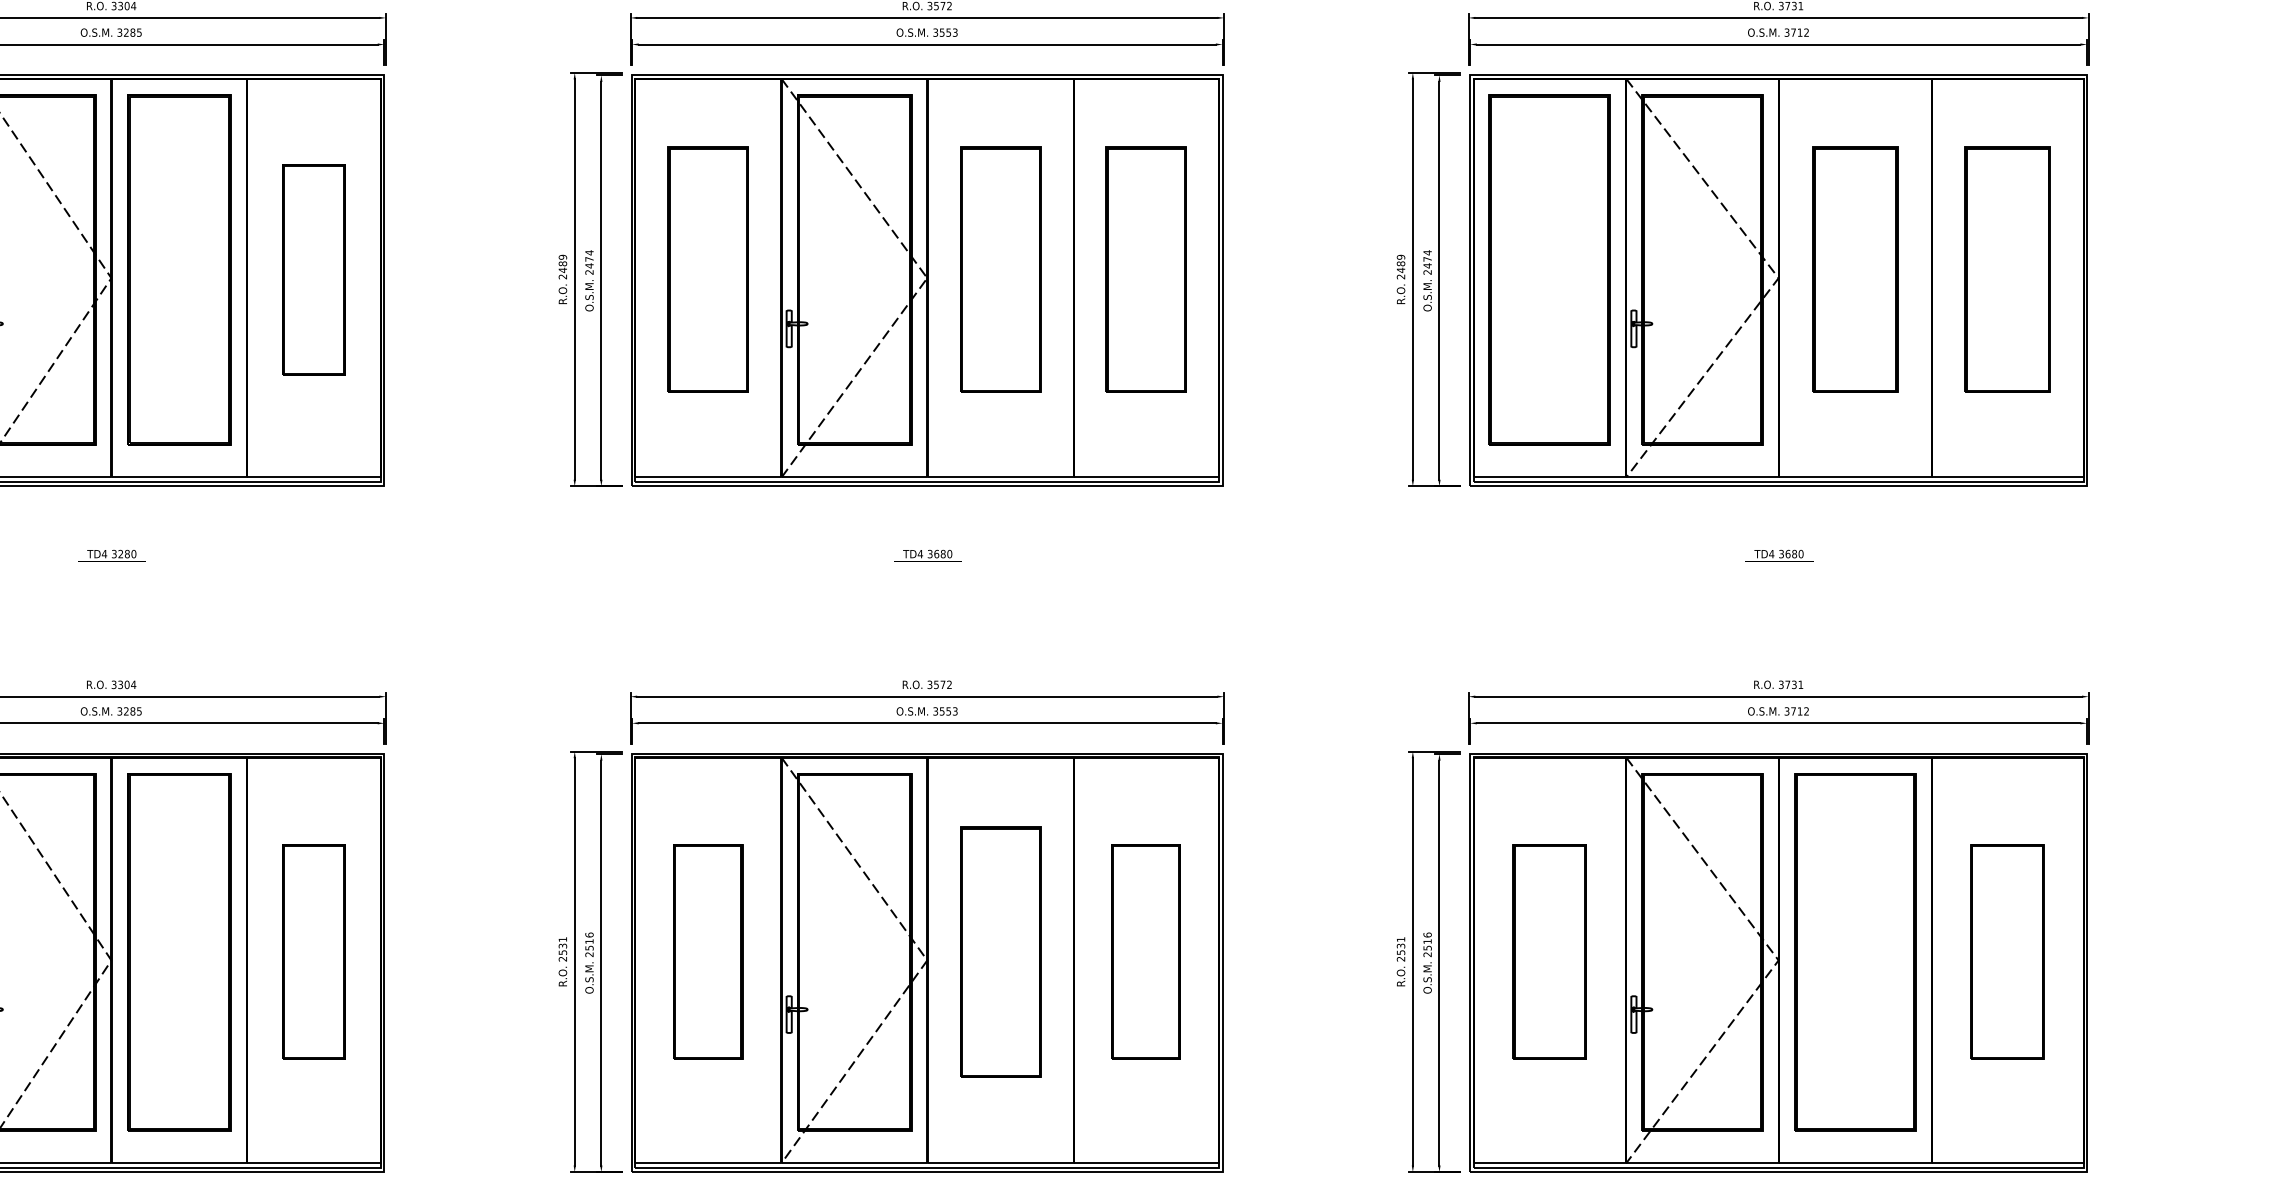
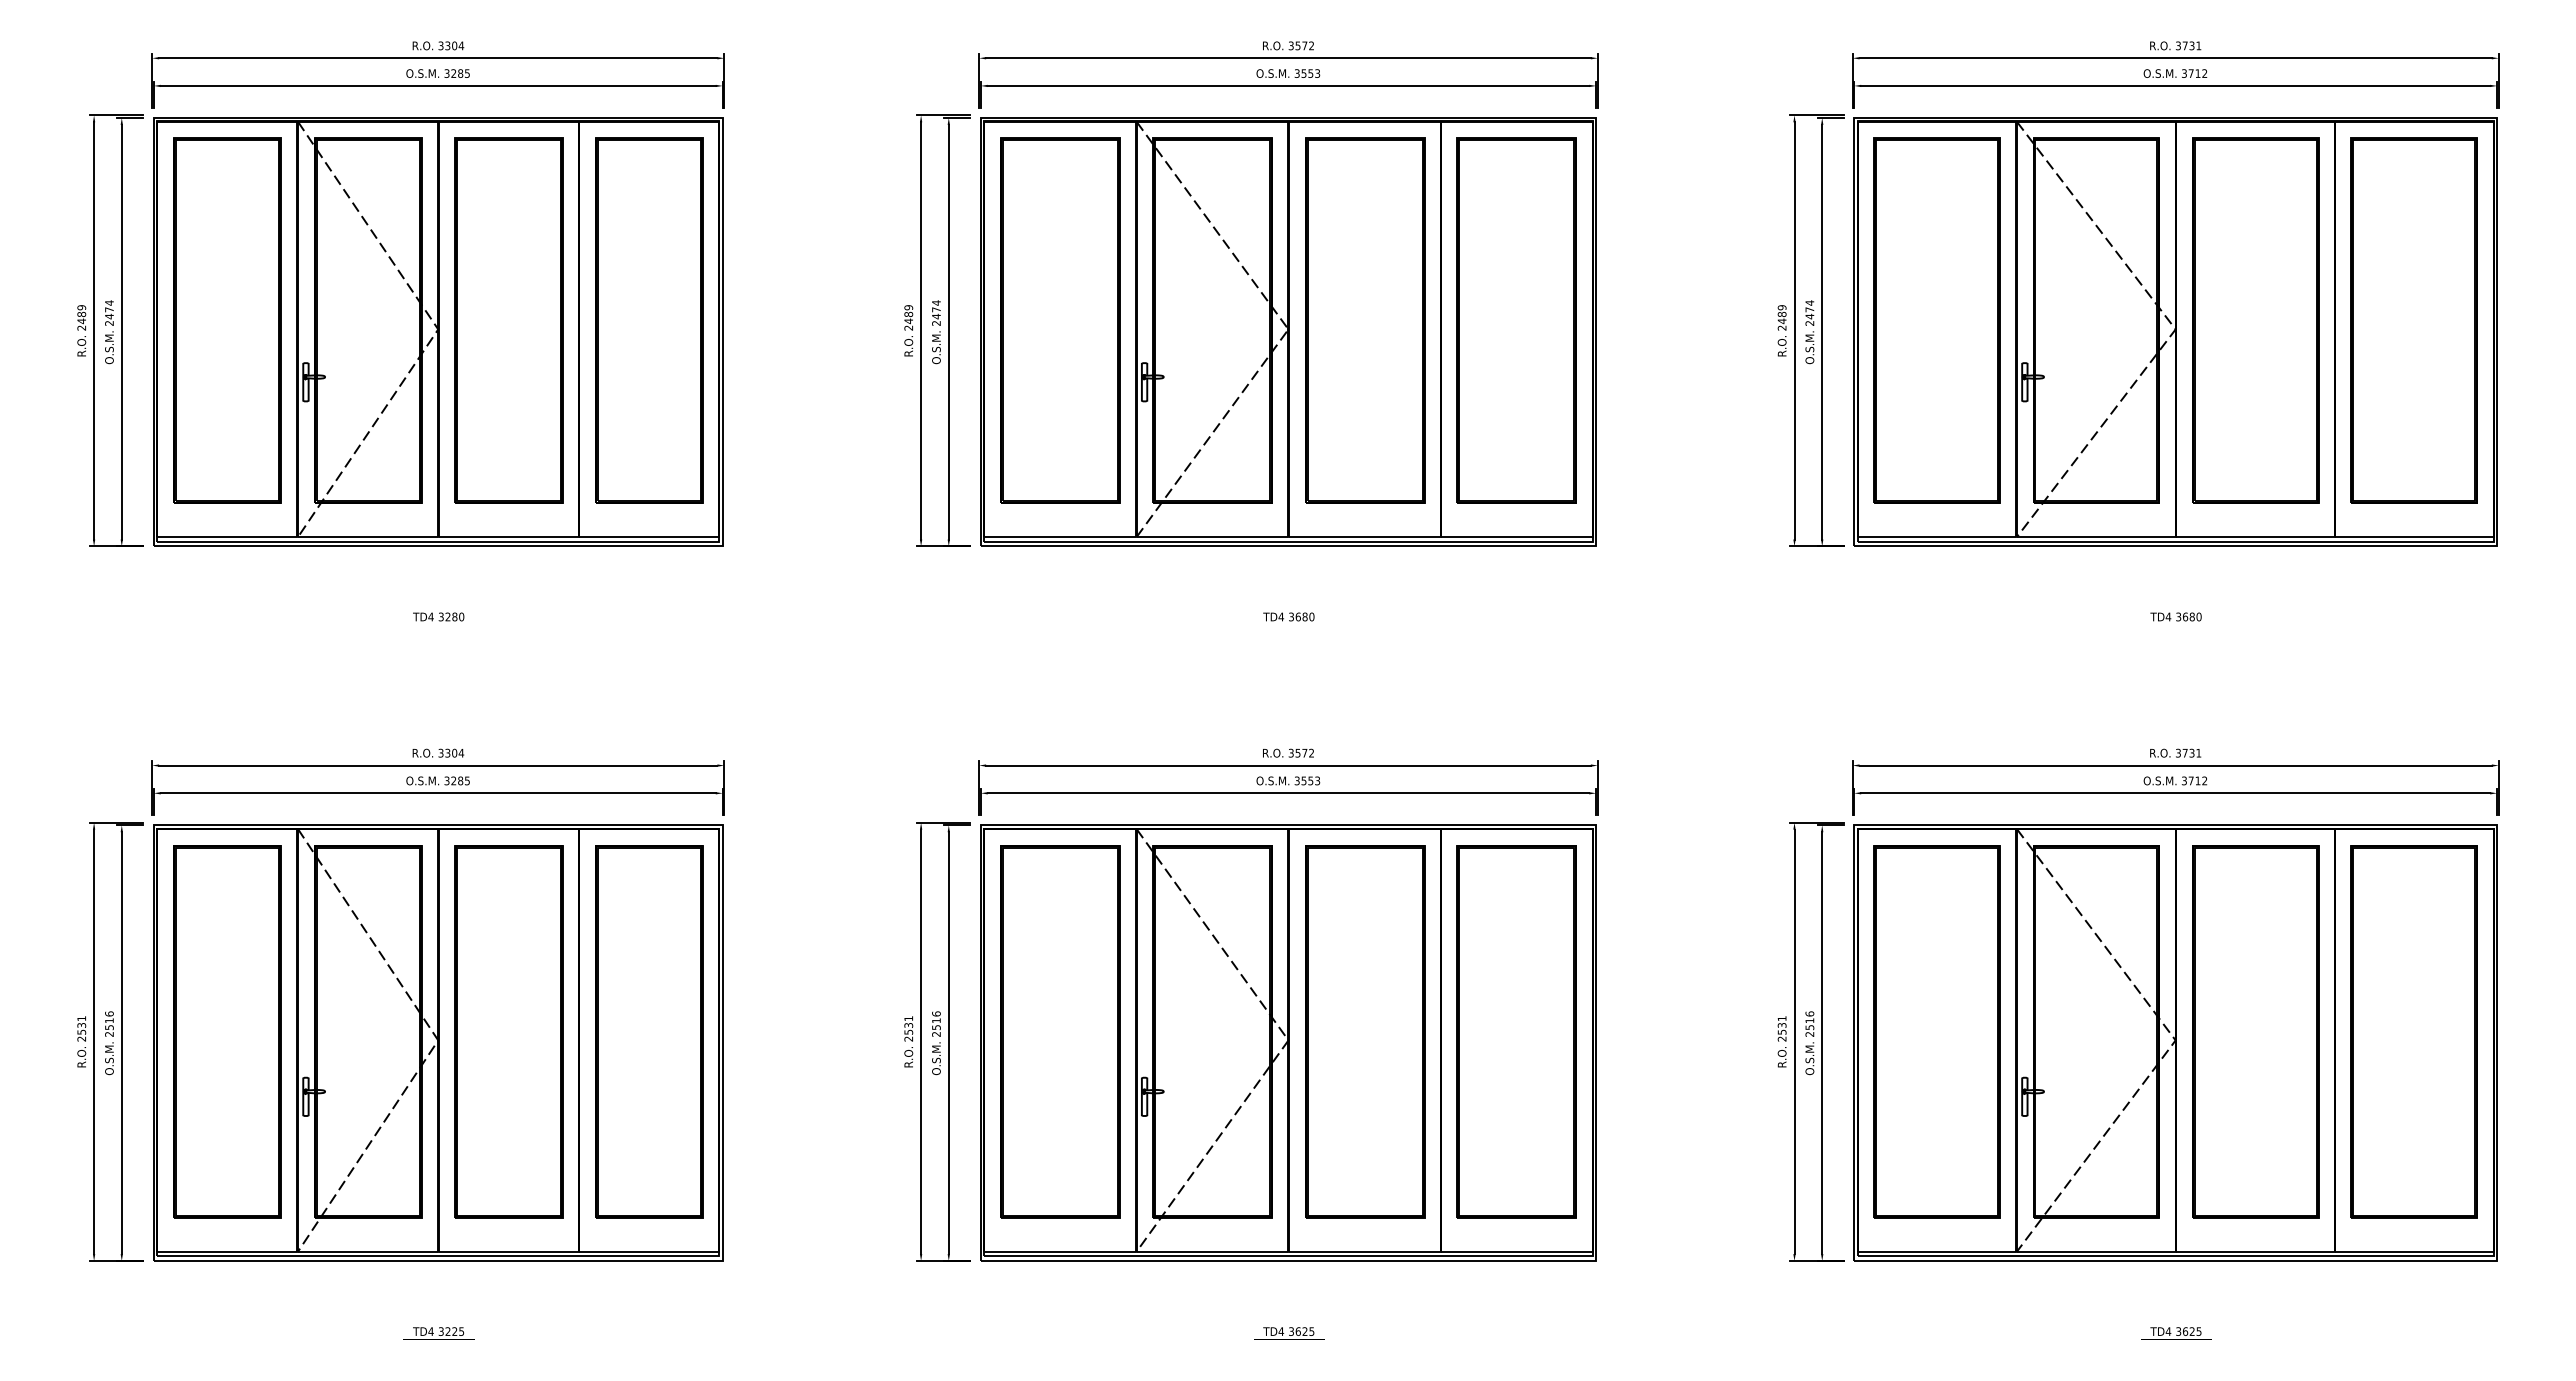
part: (314, 269) -> (649, 320), size x1.67
part: (708, 269) -> (1060, 320), size x1.43
part: (1001, 269) -> (1365, 320), size x1.43
part: (1146, 269) -> (1516, 320), size x1.43
part: (1855, 269) -> (2255, 320), size x1.43
part: (2006, 269) -> (2413, 320), size x1.43
part: (314, 951) -> (649, 1031), size x1.67
part: (708, 951) -> (1060, 1031), size x1.67
part: (1001, 951) -> (1365, 1031), size x1.43
part: (1146, 951) -> (1516, 1031), size x1.67
part: (1549, 951) -> (1936, 1031), size x1.67
part: (2006, 951) -> (2413, 1031), size x1.67

